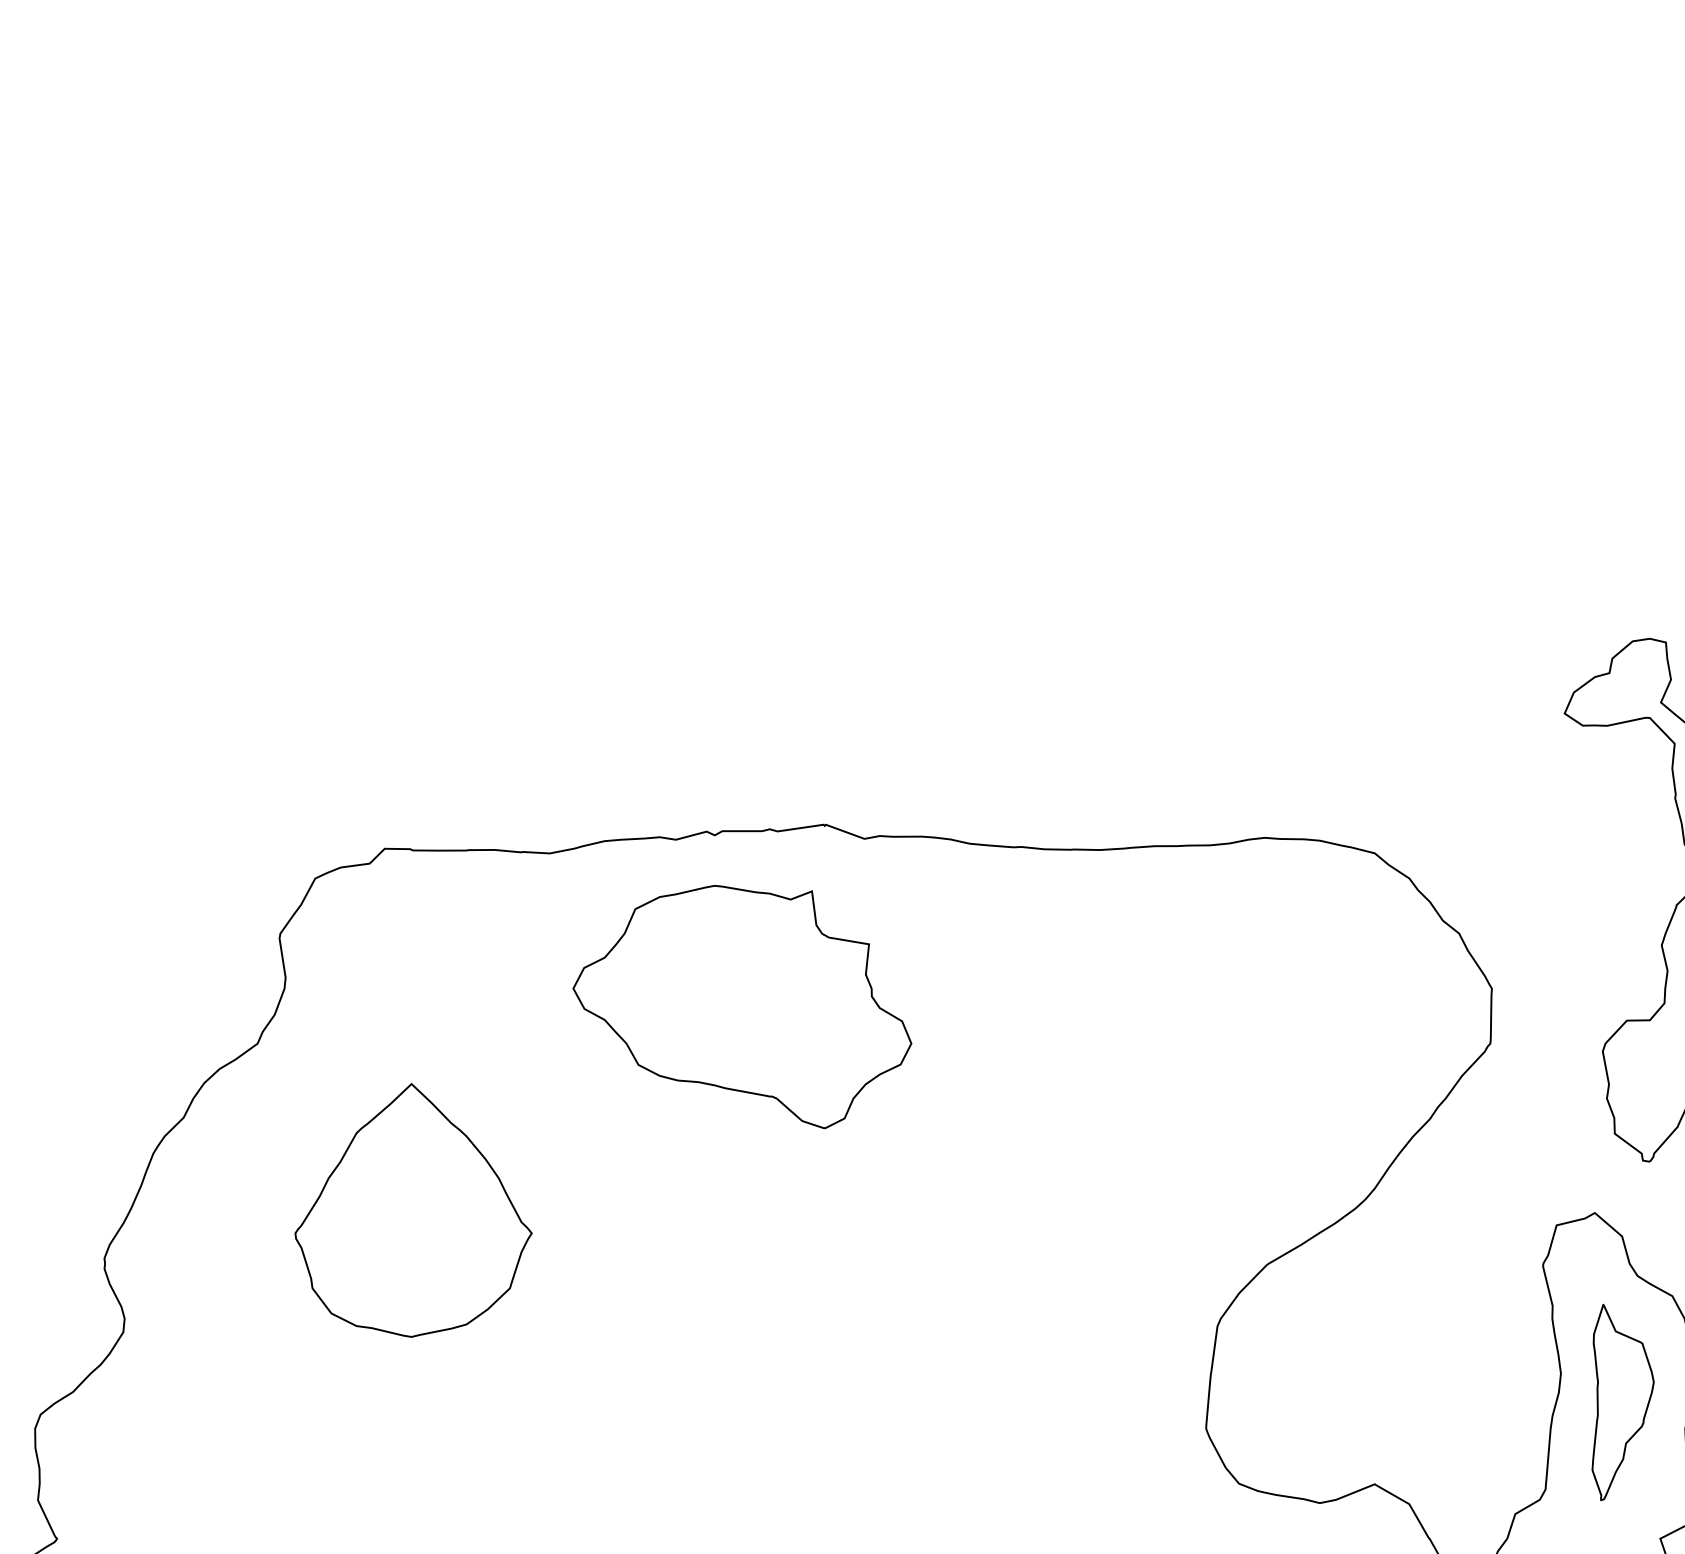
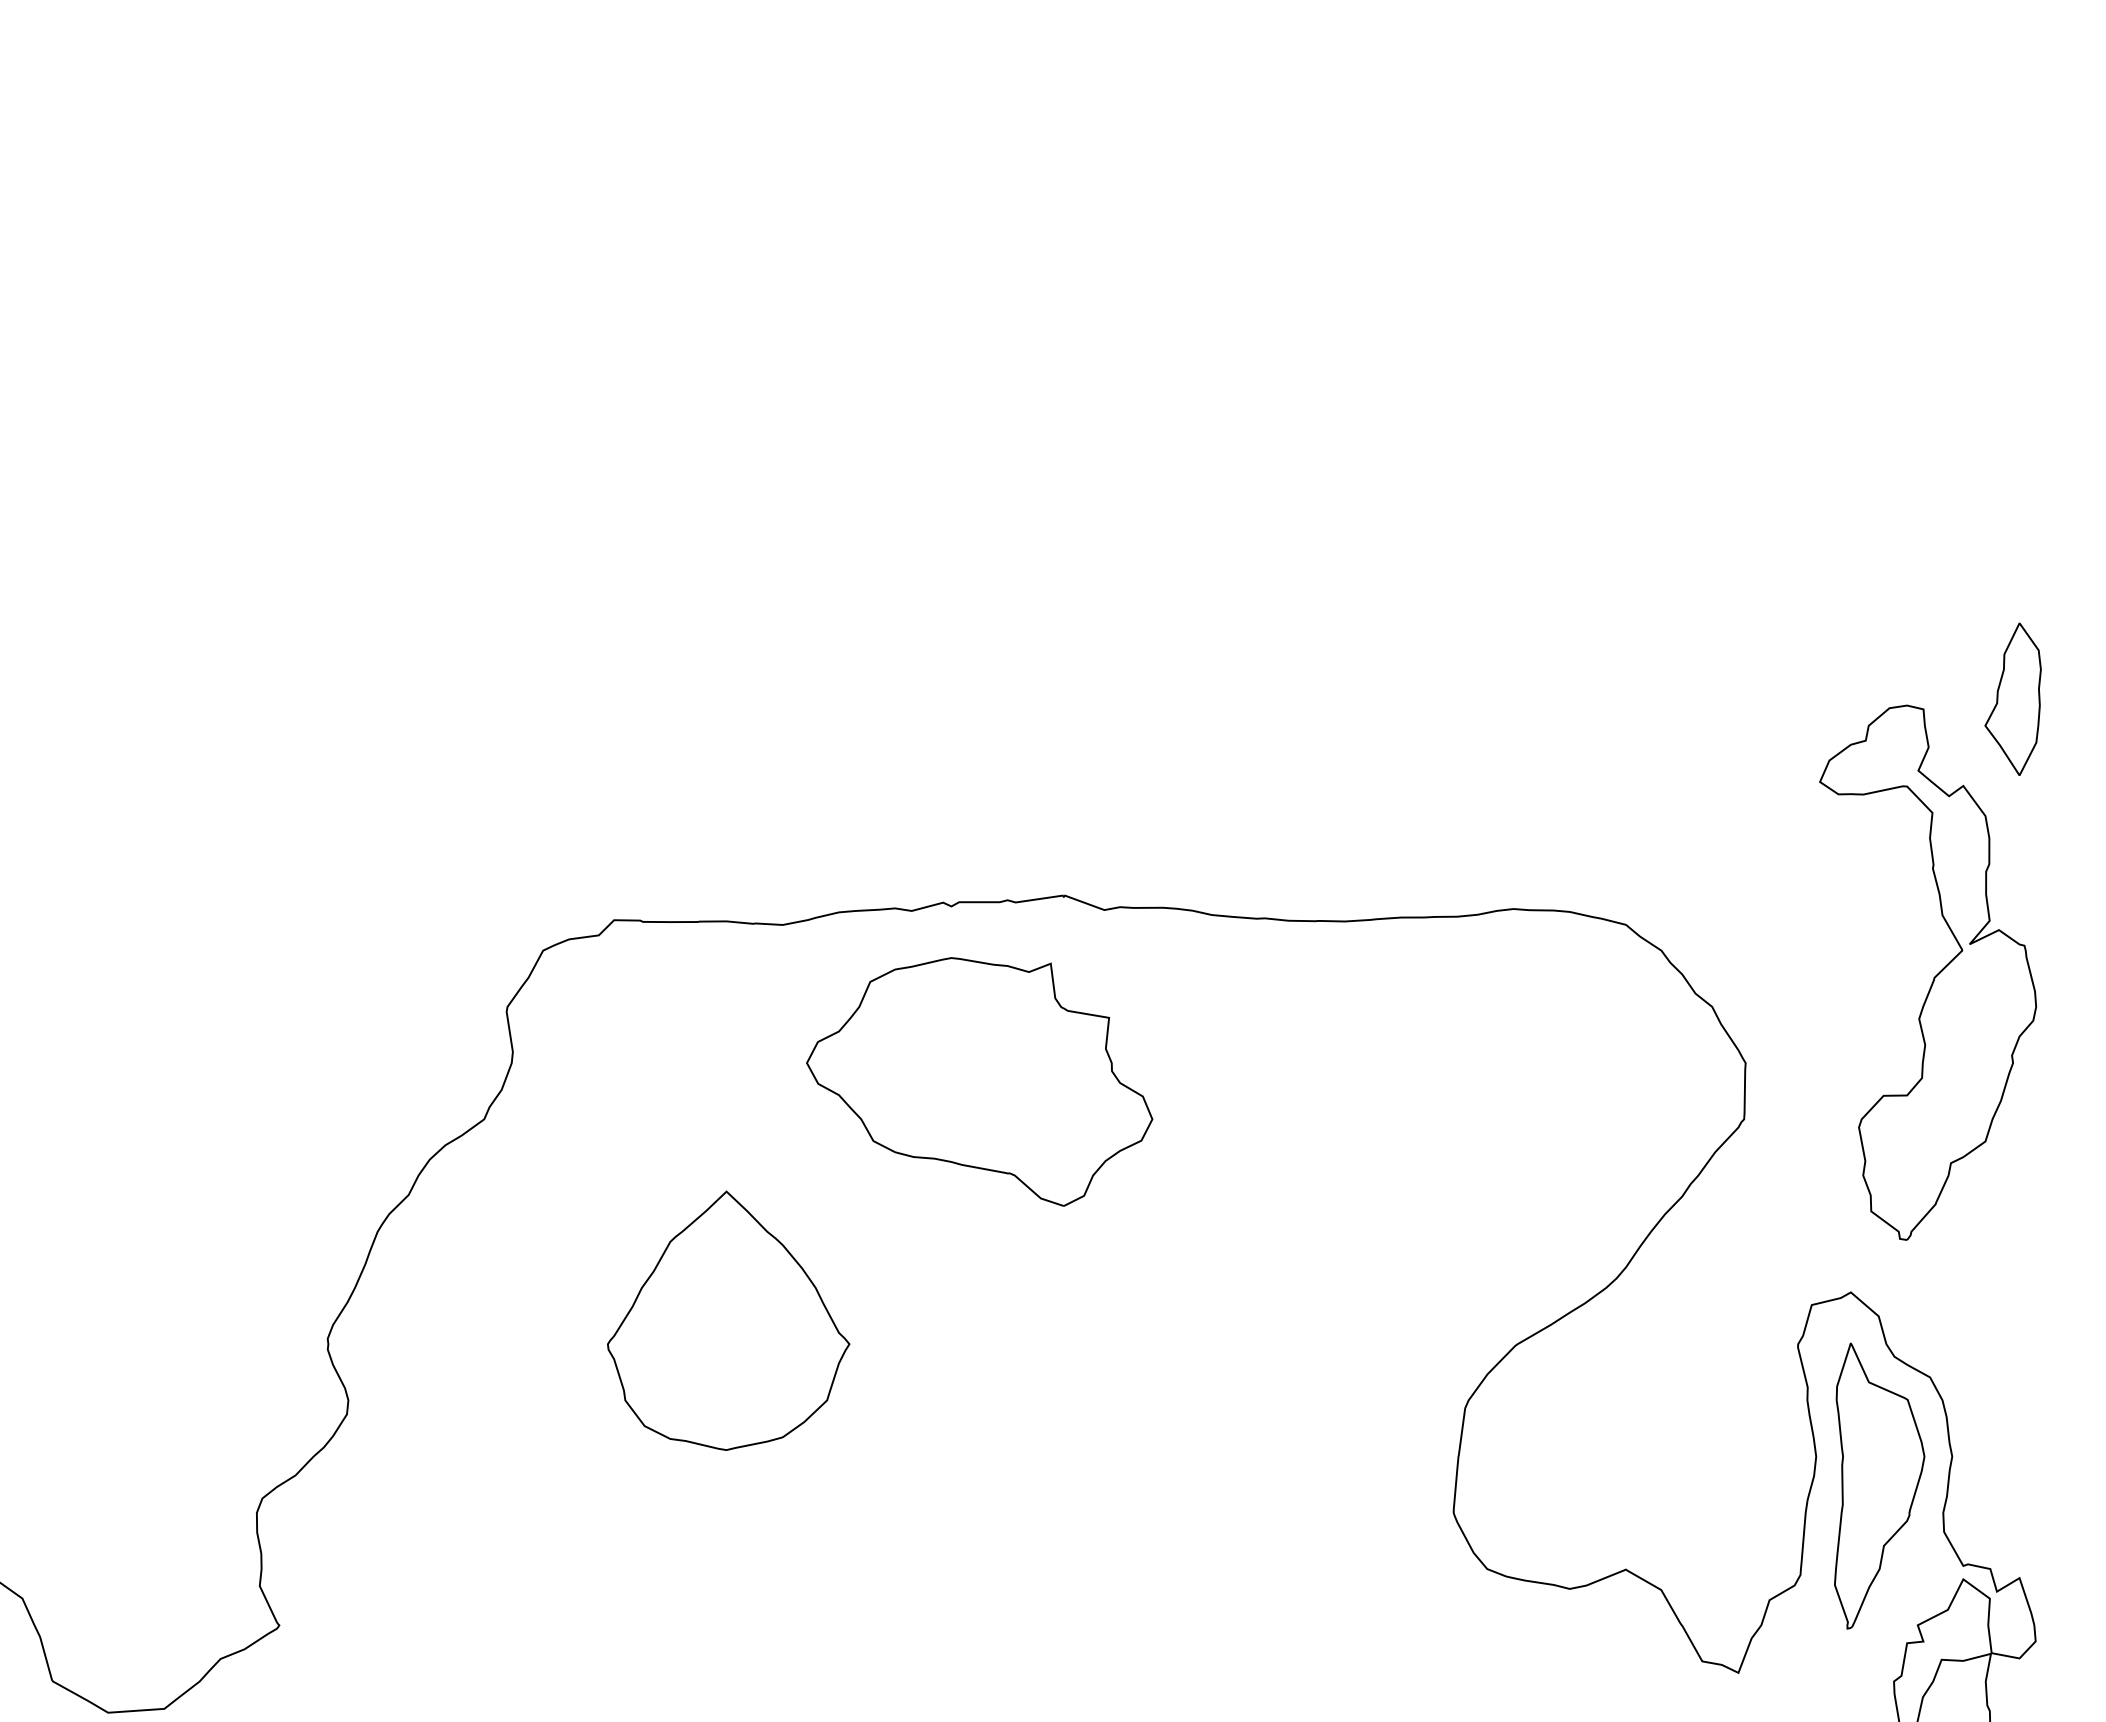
part: (413, 1210) -> (728, 1320), moved
part: (1622, 1401) -> (1879, 1485), size x1.43

